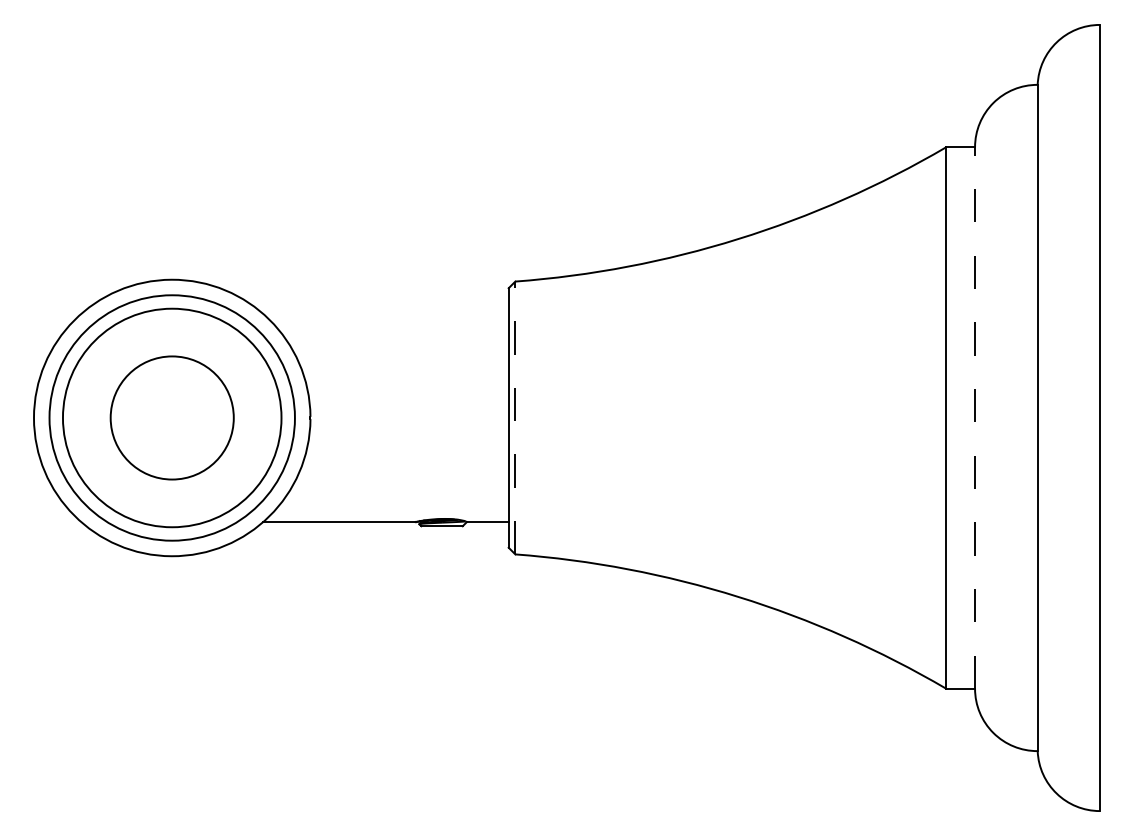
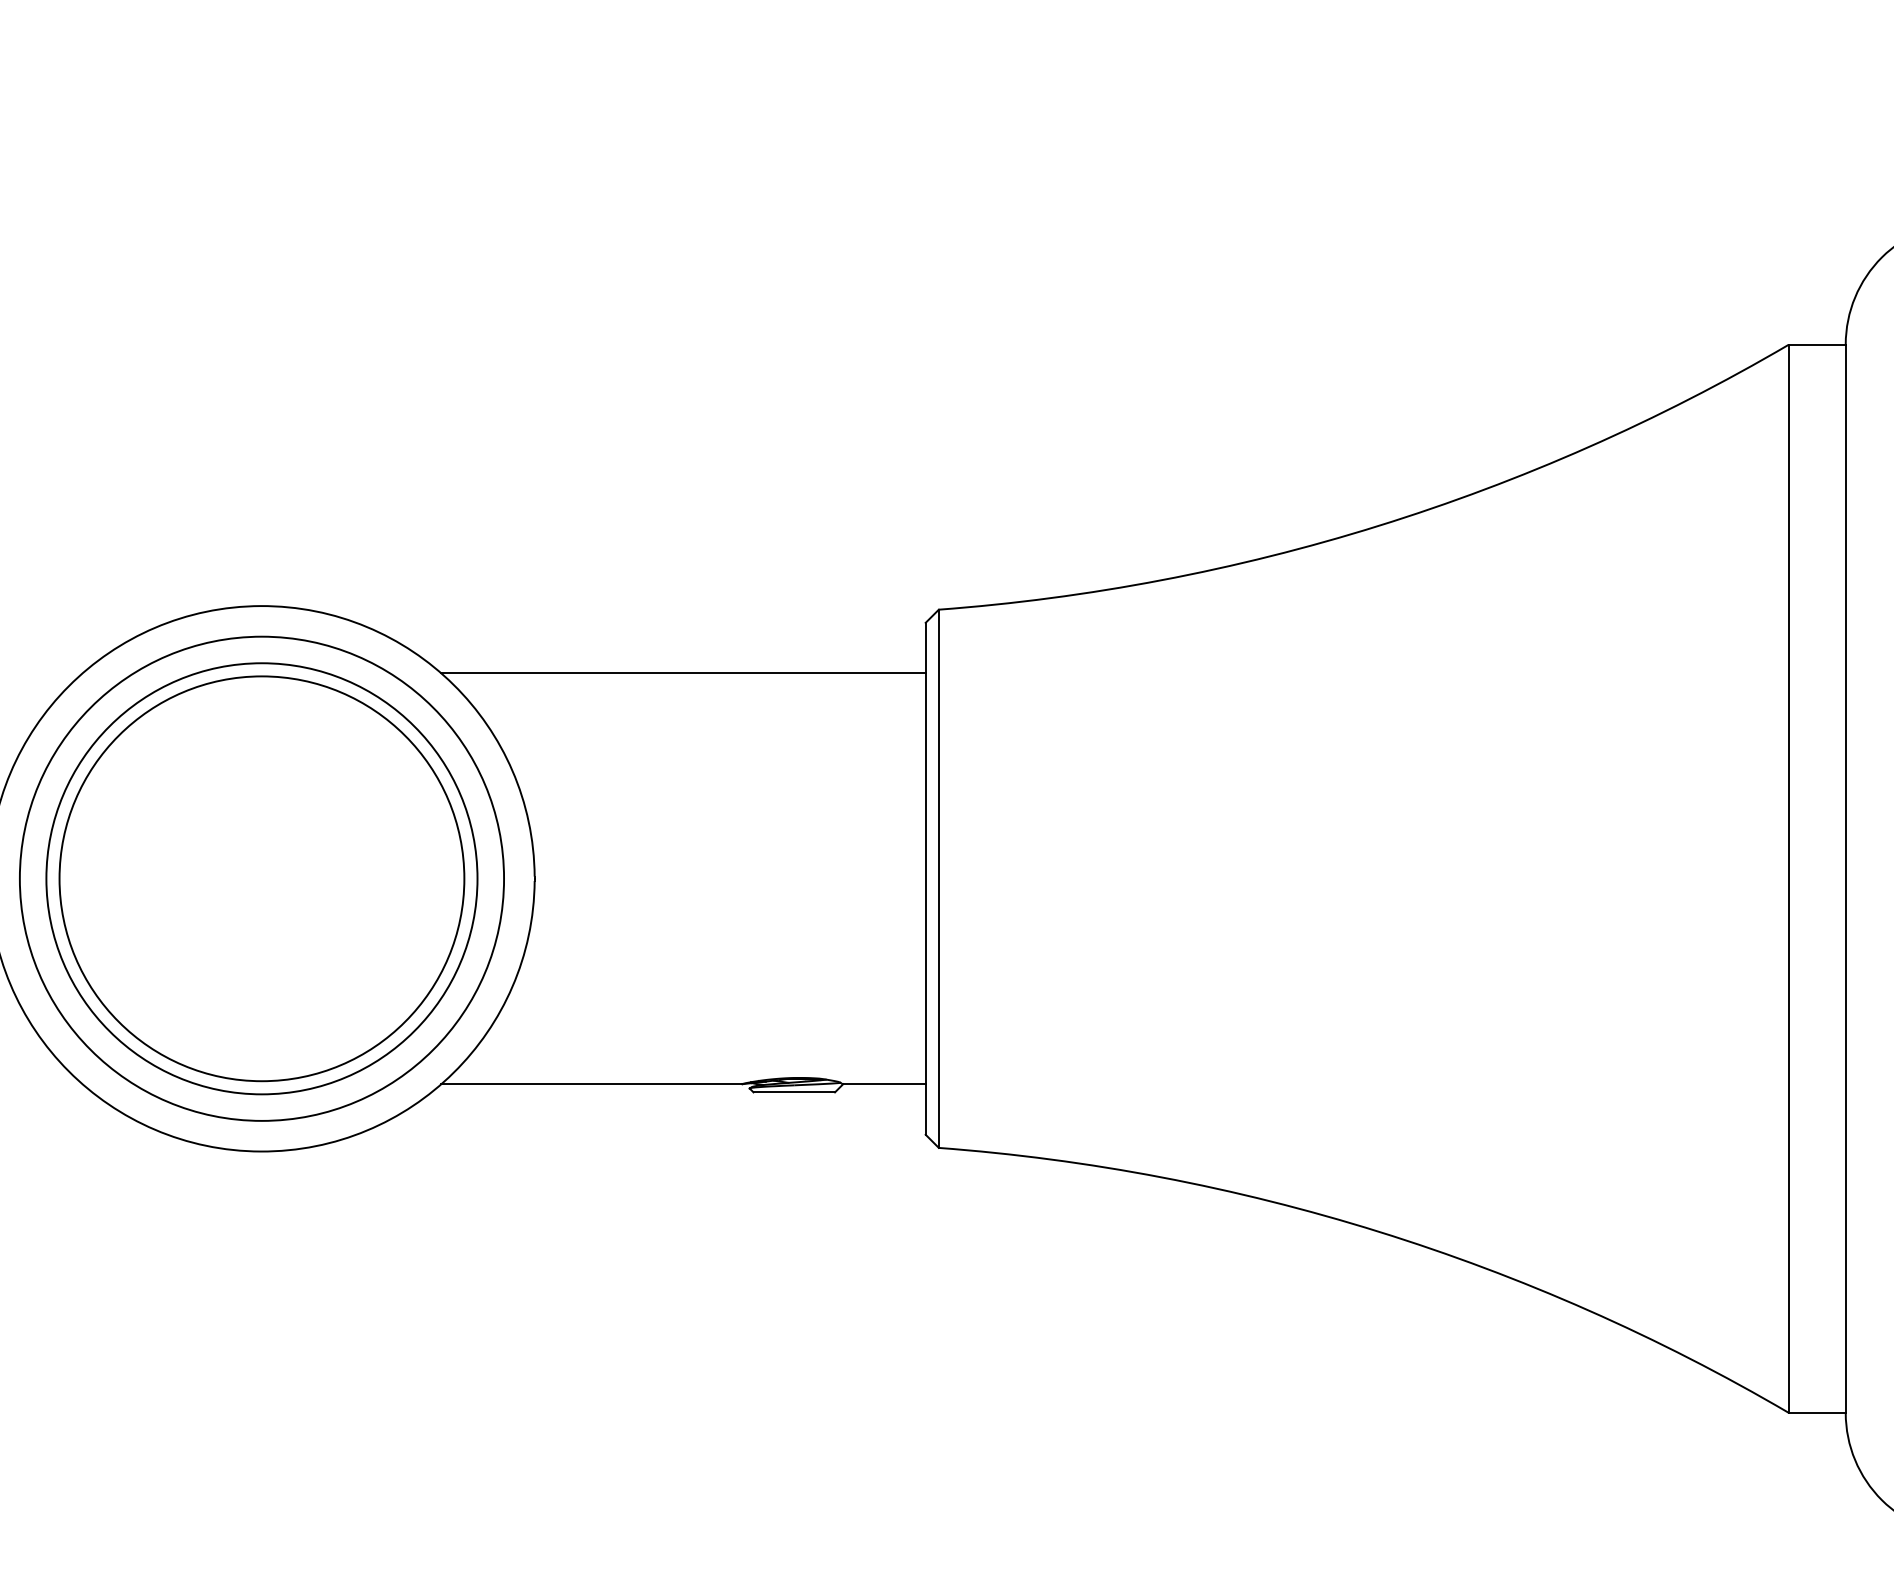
line: (385, 313) -> (682, 672), added
circle: (171, 417) -> (260, 877), size x1.67
line: (515, 417) -> (939, 877), dashed -> solid
line: (975, 417) -> (1846, 877), dashed -> solid

